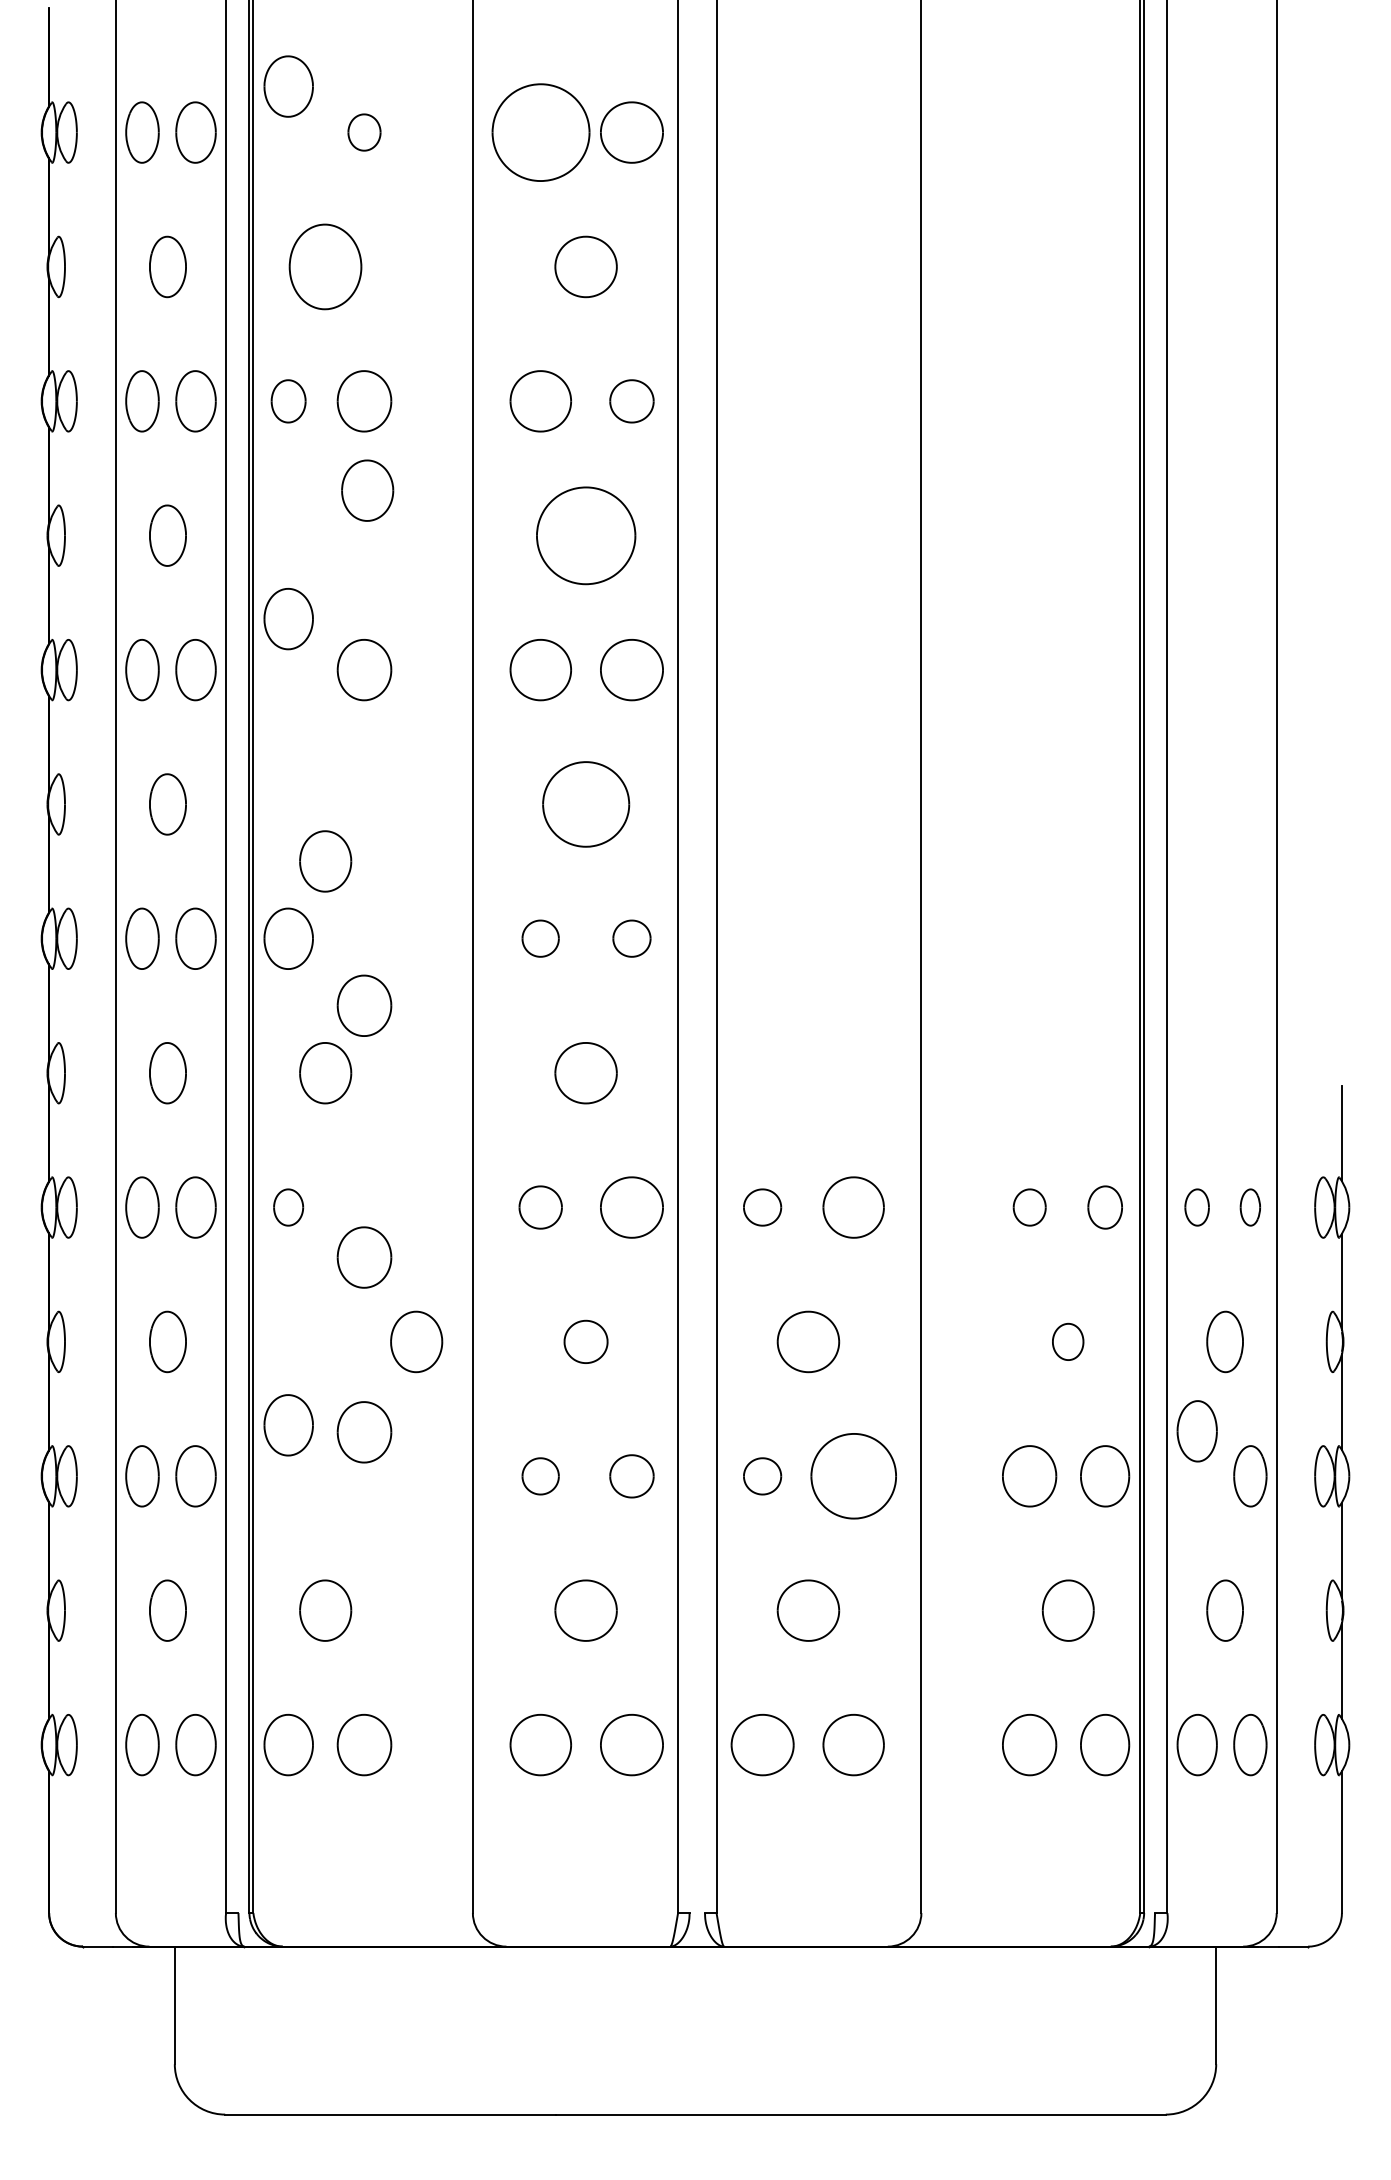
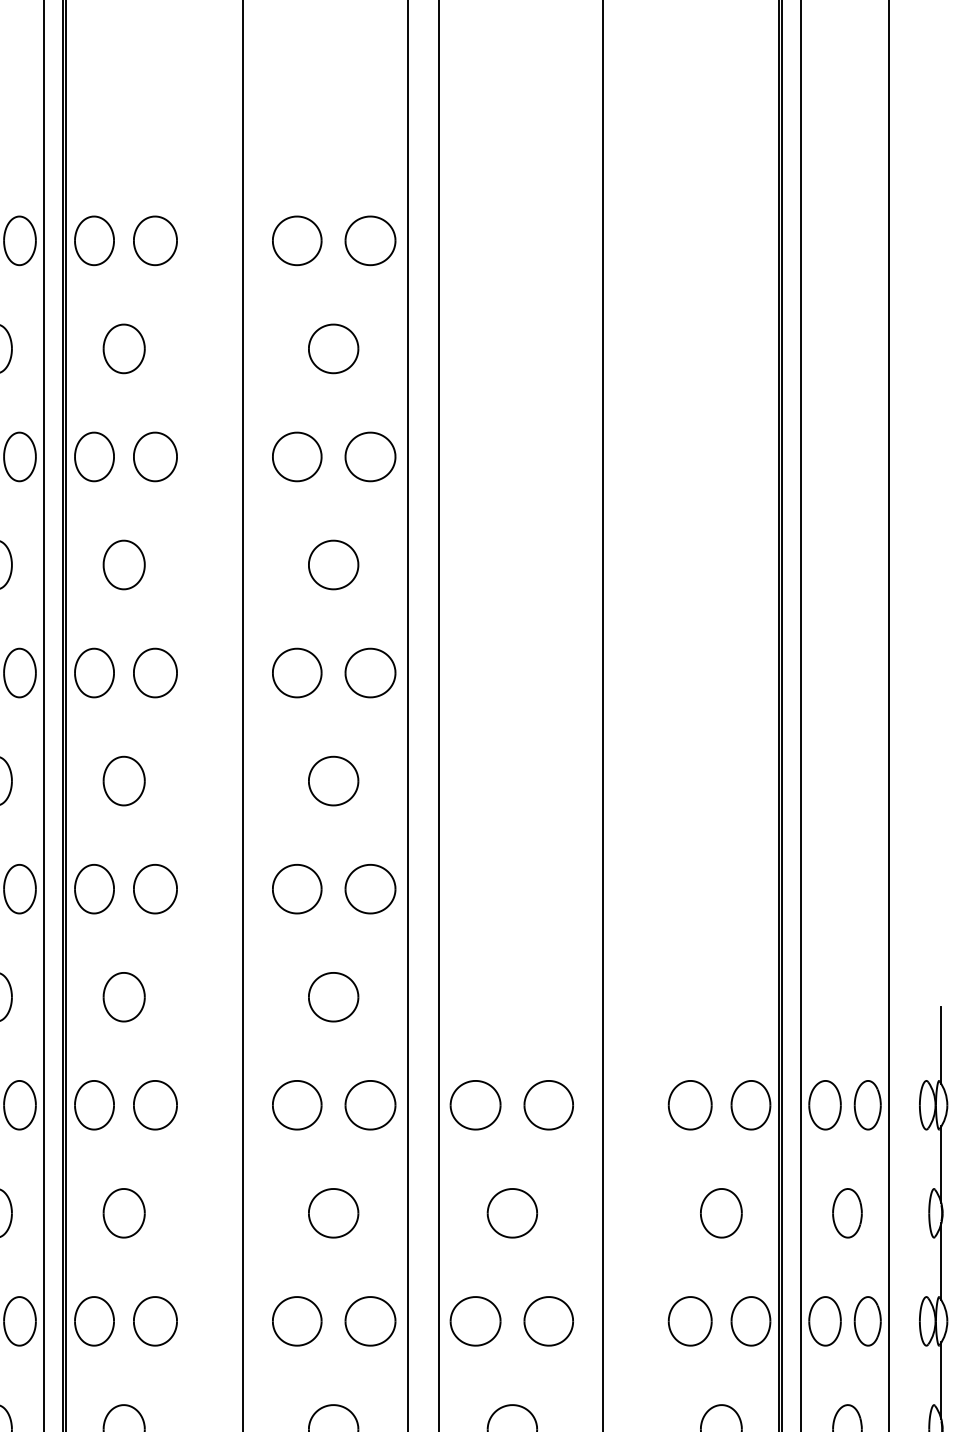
part: (288, 86) -> (94, 240), moved
part: (364, 132) -> (155, 240), size x1.67
part: (540, 132) -> (296, 240), size x0.62
part: (325, 266) -> (124, 348), size x0.71
part: (288, 401) -> (94, 457), size x1.43
part: (631, 401) -> (370, 457), size x1.43
part: (367, 490) -> (124, 564), moved
part: (585, 535) -> (333, 564), size x0.62
part: (288, 619) -> (94, 673), moved
part: (585, 804) -> (333, 781), size x0.71
part: (325, 861) -> (124, 781), moved
part: (540, 938) -> (296, 888), size x1.67
part: (631, 938) -> (370, 888), size x1.67
part: (364, 1005) -> (155, 888), moved
part: (288, 1207) -> (94, 1105), size x1.67
part: (540, 1207) -> (296, 1105), size x1.43
part: (762, 1207) -> (475, 1105), size x1.67
part: (1029, 1207) -> (690, 1105), size x1.67
part: (1105, 1207) -> (751, 1105), size x1.43
part: (1196, 1207) -> (824, 1105), size x1.67
part: (1250, 1207) -> (867, 1105), size x1.67
part: (364, 1257) -> (155, 1105), moved
part: (416, 1341) -> (124, 1212), moved
part: (585, 1341) -> (333, 1212), size x1.43
part: (1067, 1341) -> (720, 1212), size x1.67
part: (288, 1425) -> (94, 1321), moved
part: (1196, 1431) -> (824, 1321), moved
part: (364, 1432) -> (155, 1321), moved
part: (540, 1476) -> (296, 1321), size x1.67
part: (631, 1476) -> (370, 1321), size x1.43
part: (762, 1476) -> (475, 1321), size x1.67
part: (853, 1476) -> (548, 1321), size x0.71

